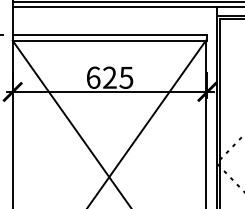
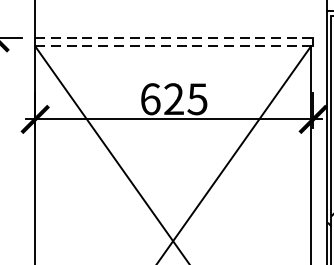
line: (110, 34) -> (174, 37), solid -> dashed
line: (110, 40) -> (174, 45), solid -> dashed

